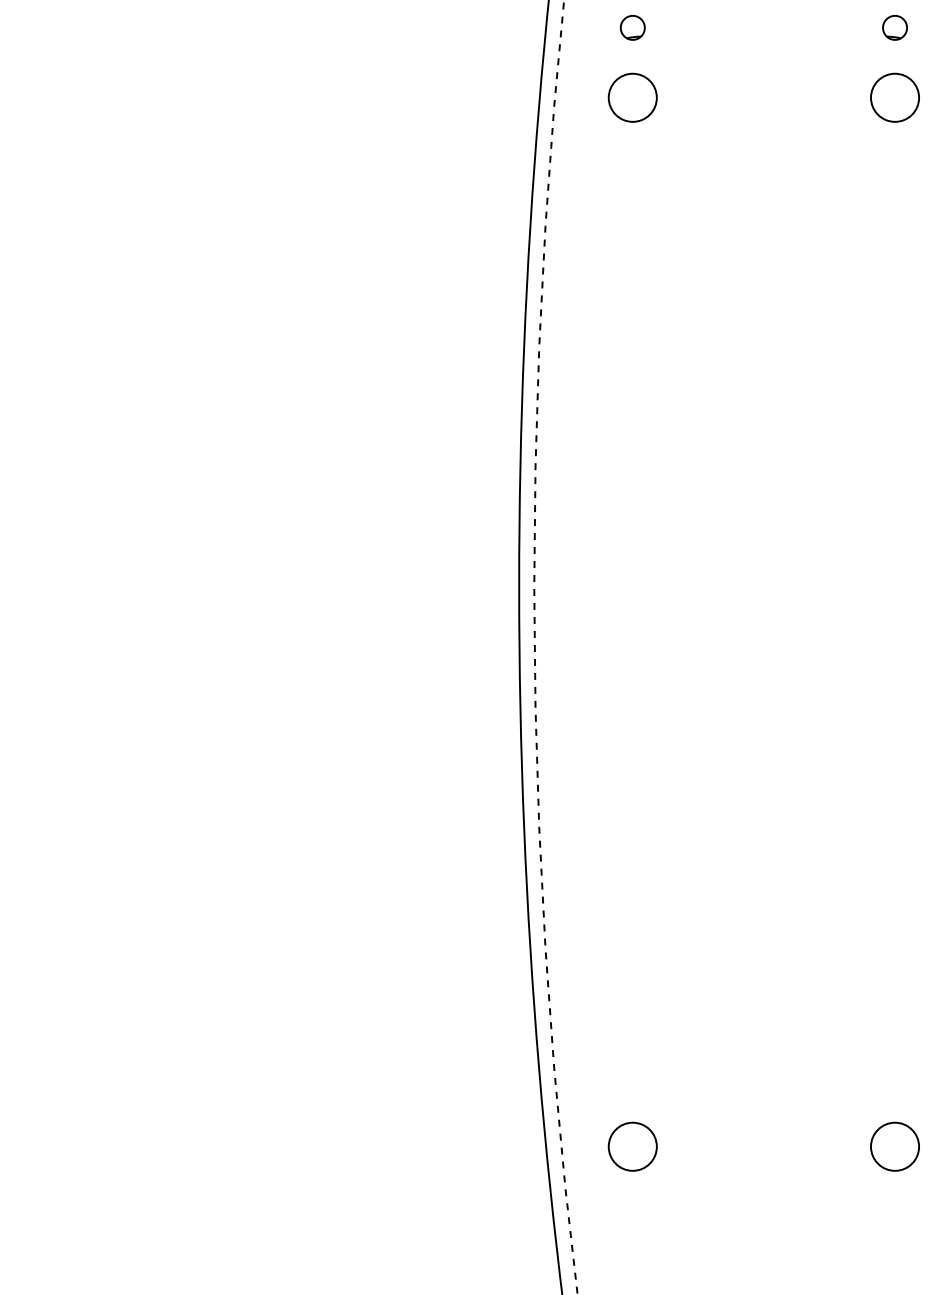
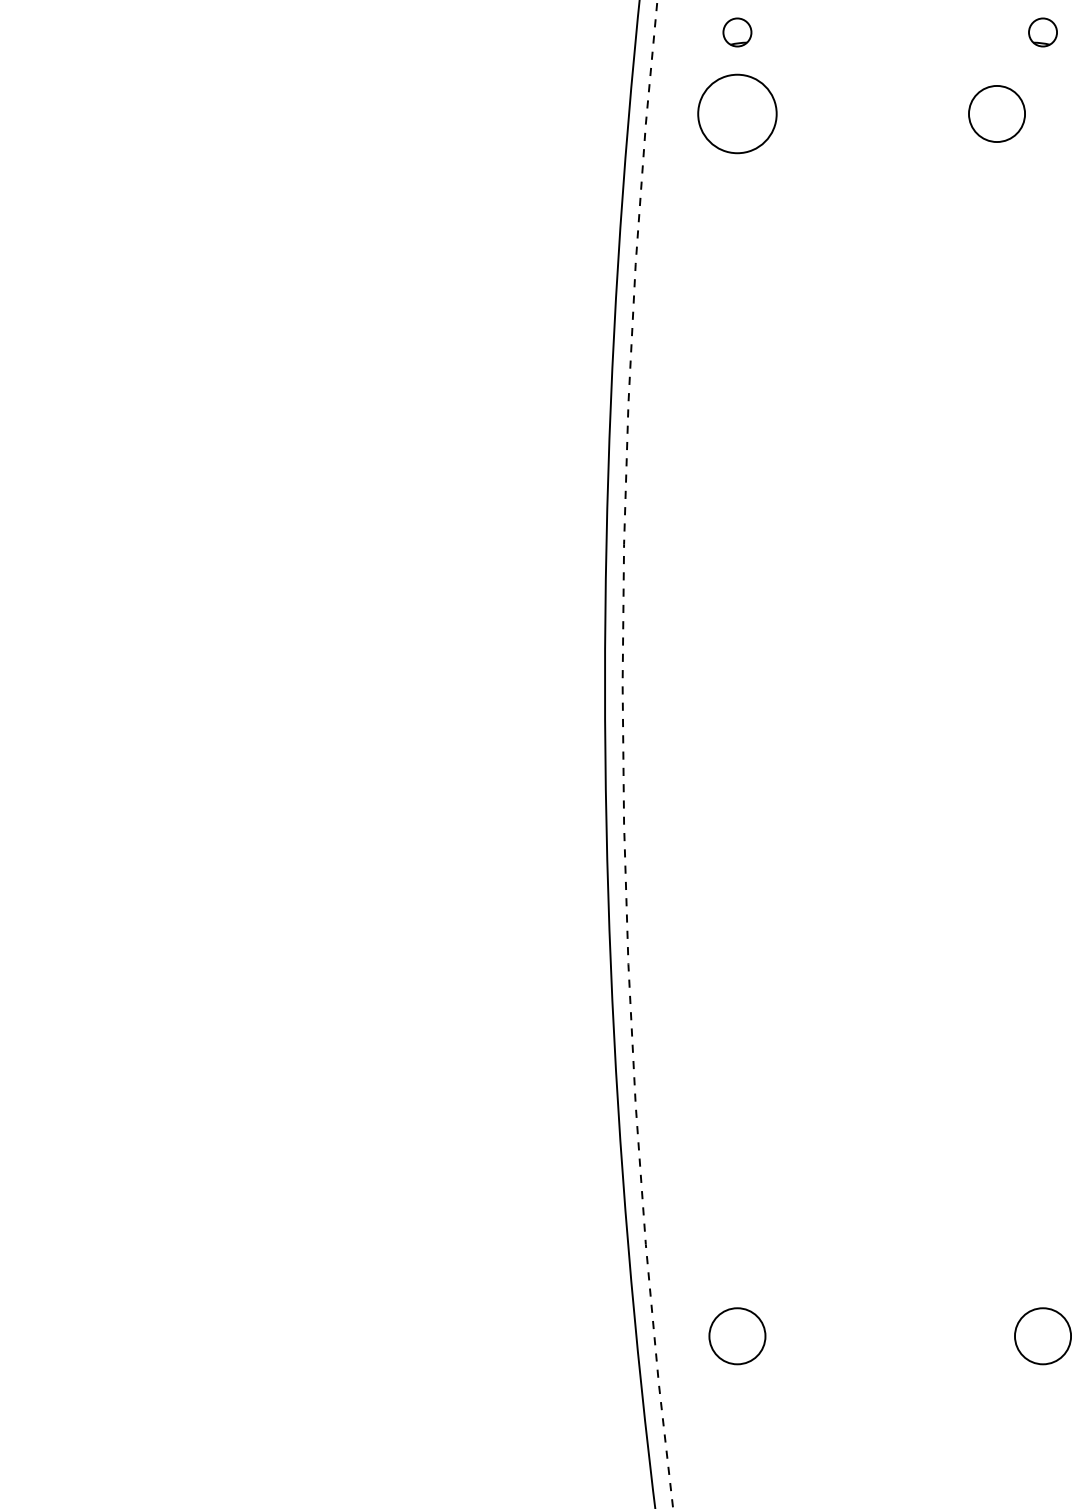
circle: (632, 97) -> (737, 113), size x1.4
circle: (894, 97) -> (996, 113), moved

